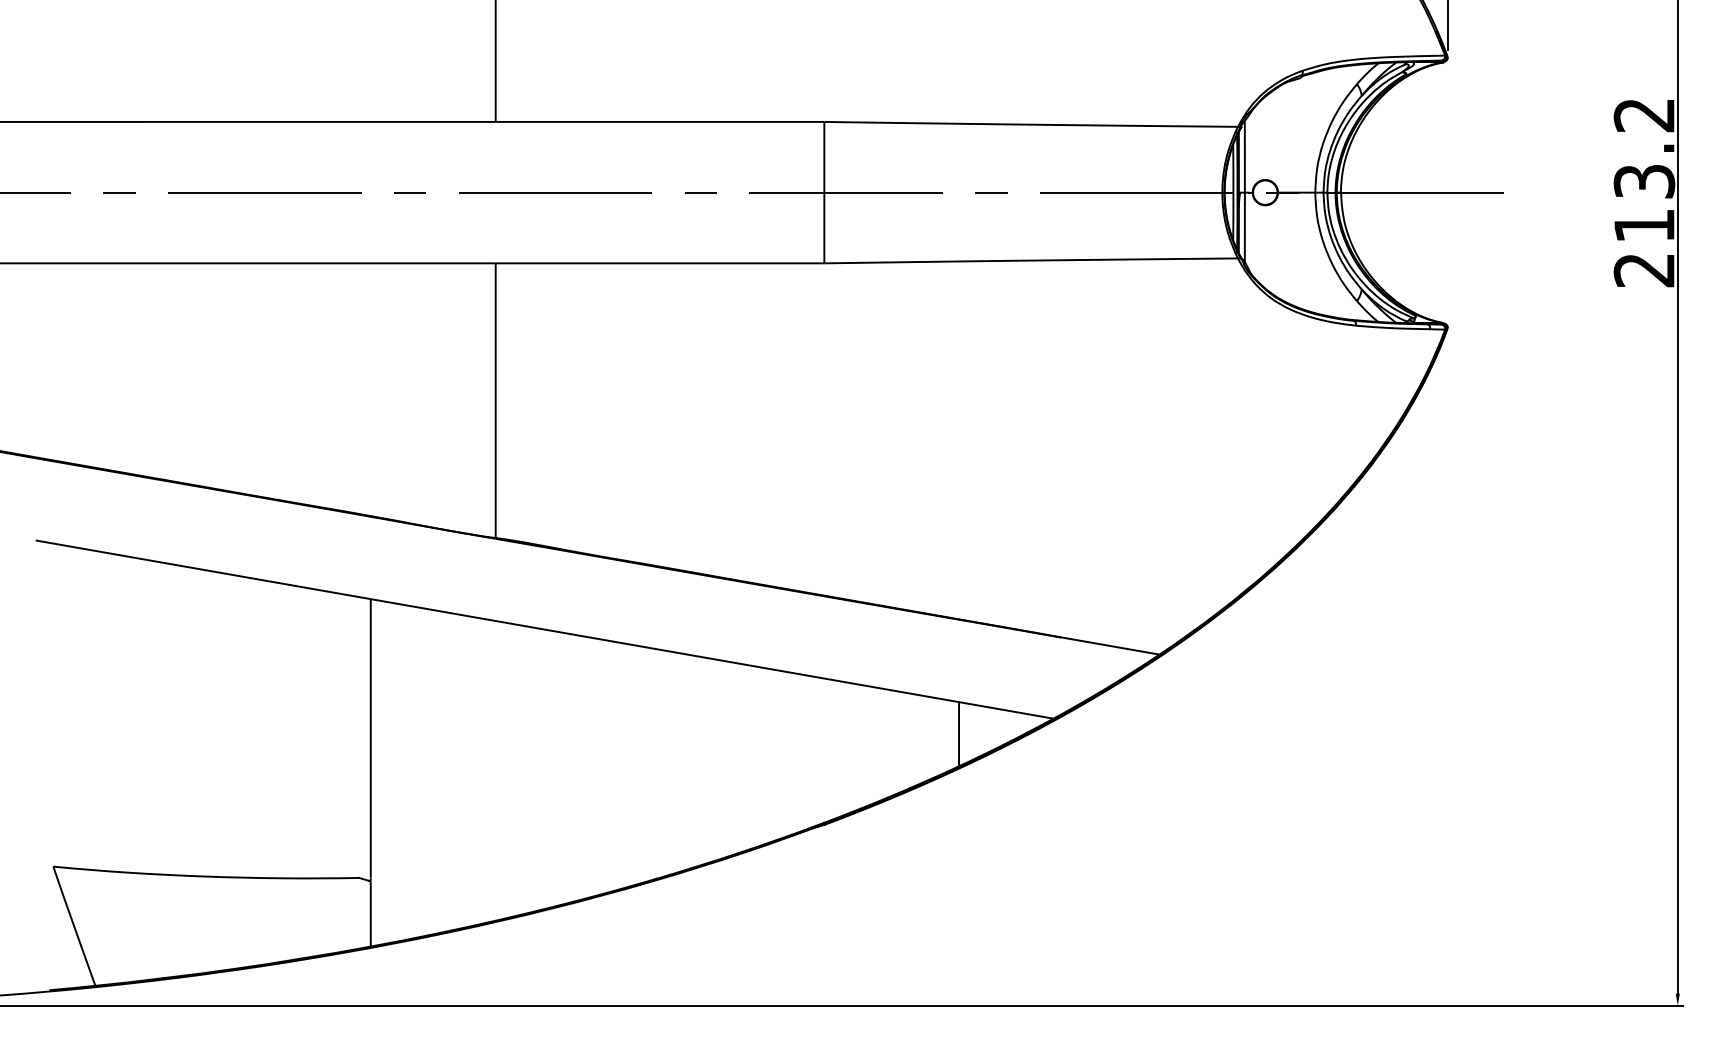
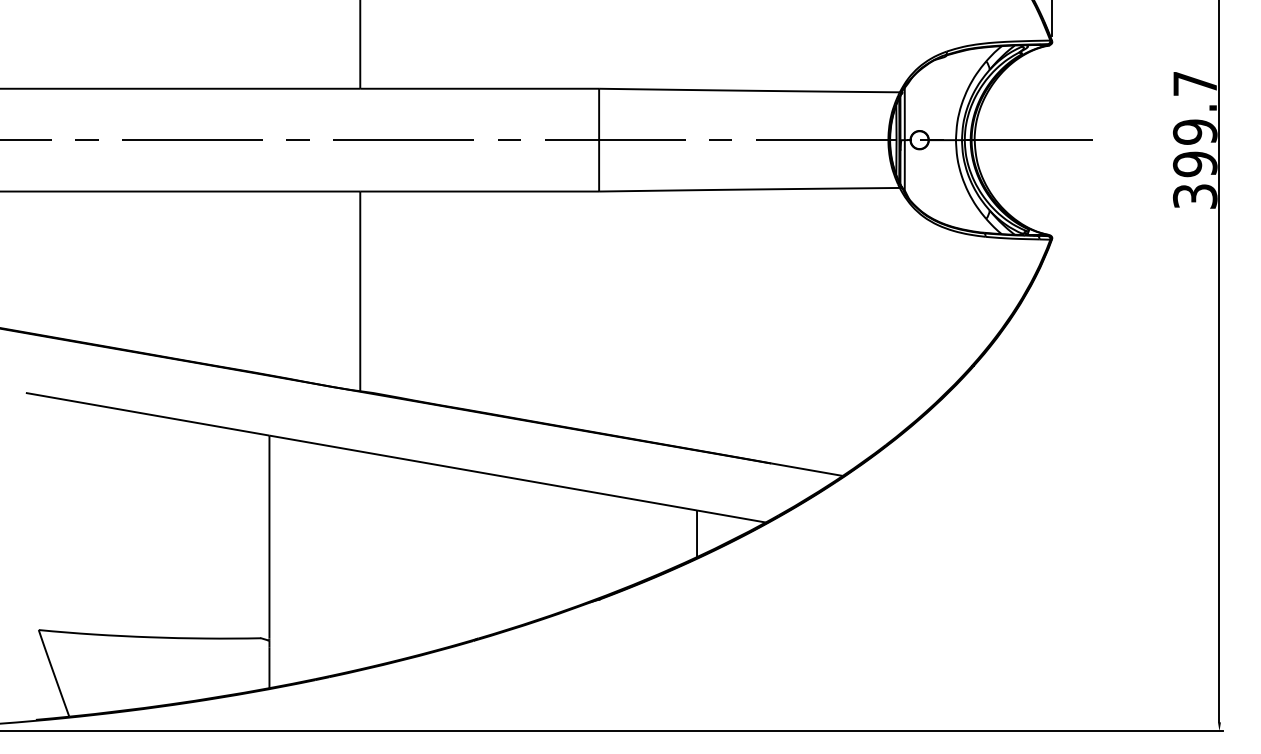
text: (1643, 193) -> (1194, 140), 213.2 -> 399.7

